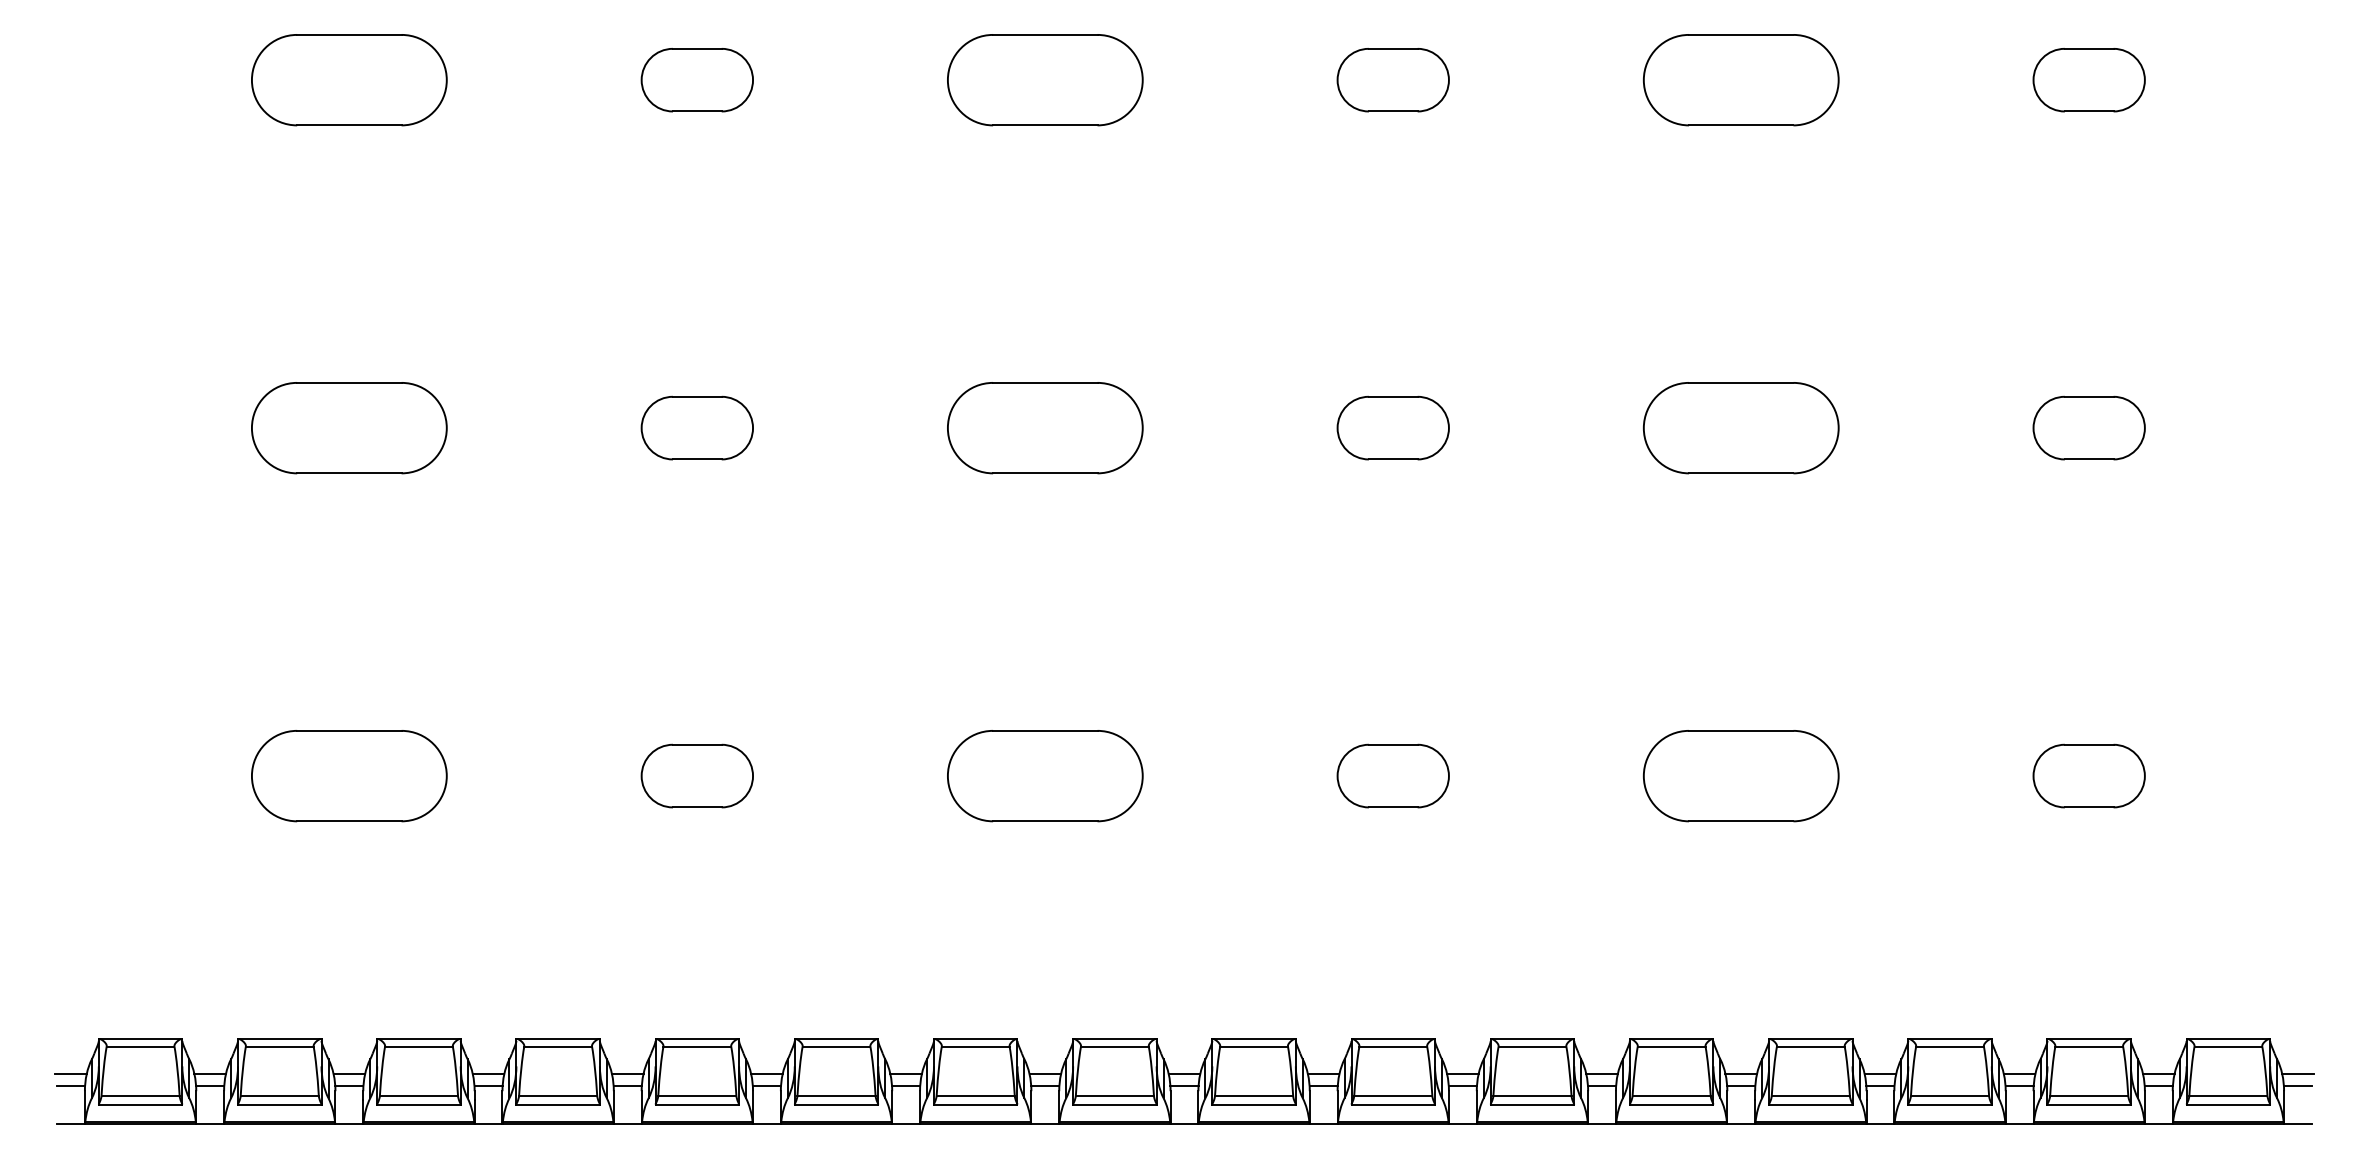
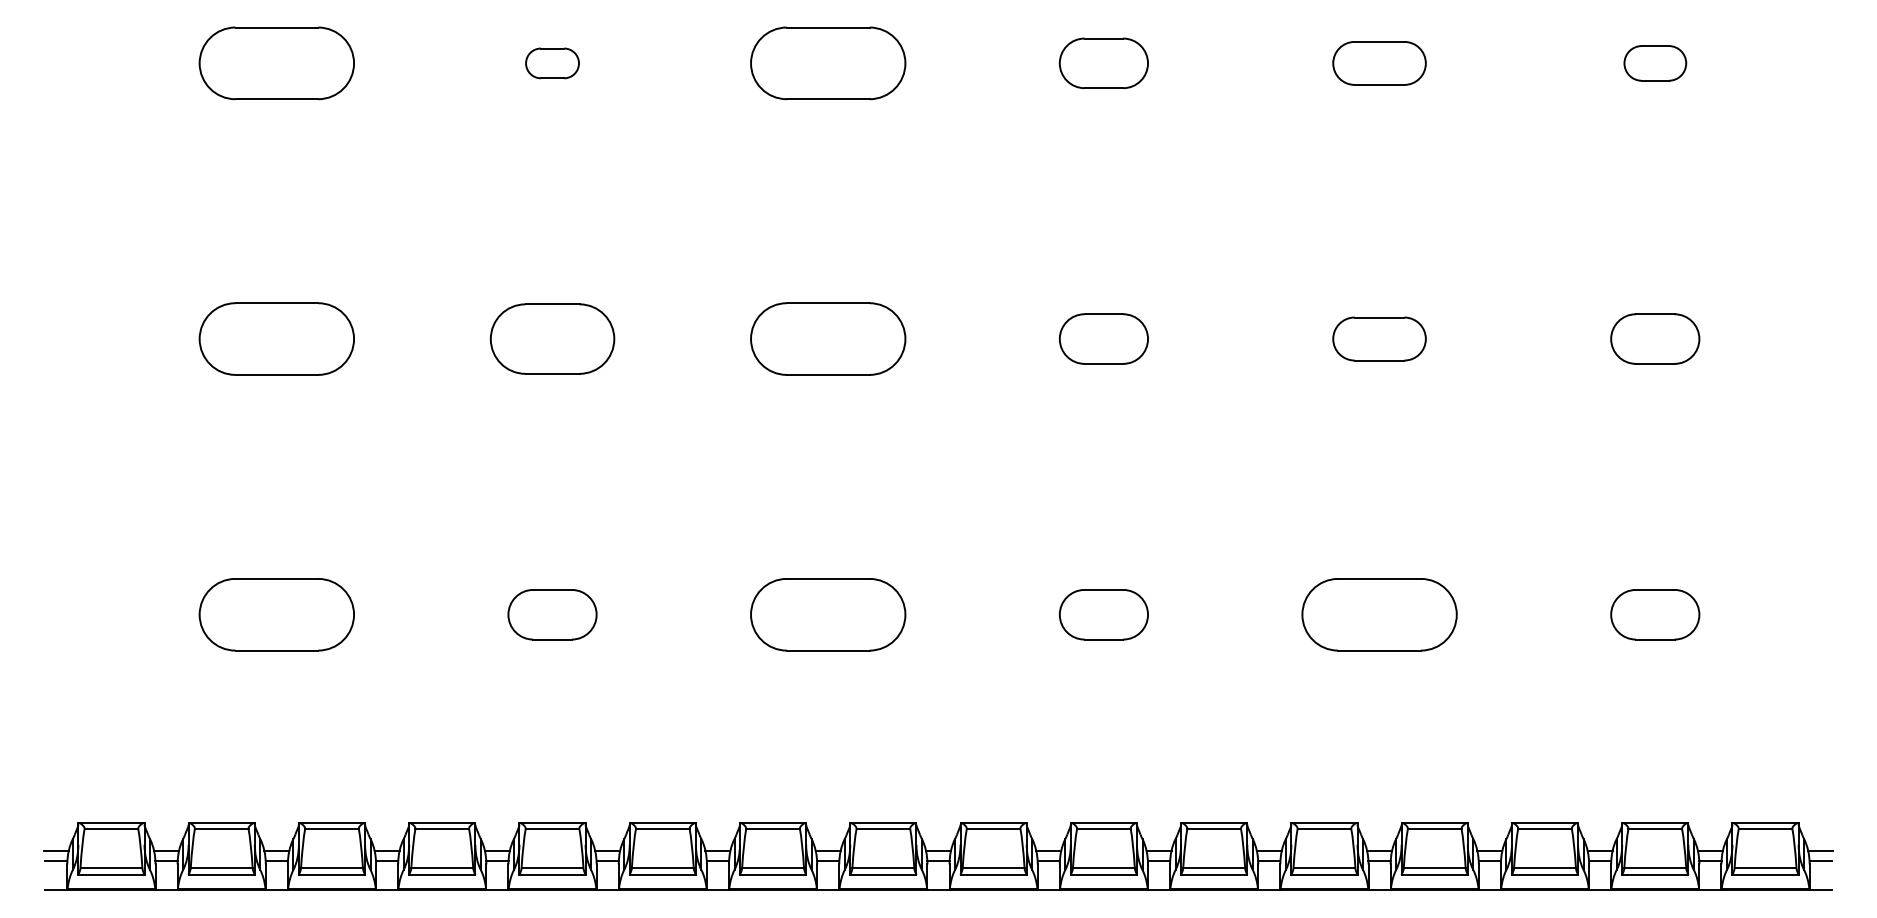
part: (697, 80) -> (552, 63), size x0.6
part: (1741, 80) -> (1379, 63), size x0.6
part: (2089, 80) -> (1655, 63), size x0.7
part: (697, 427) -> (552, 338), size x1.4
part: (1741, 427) -> (1379, 338), size x0.6

